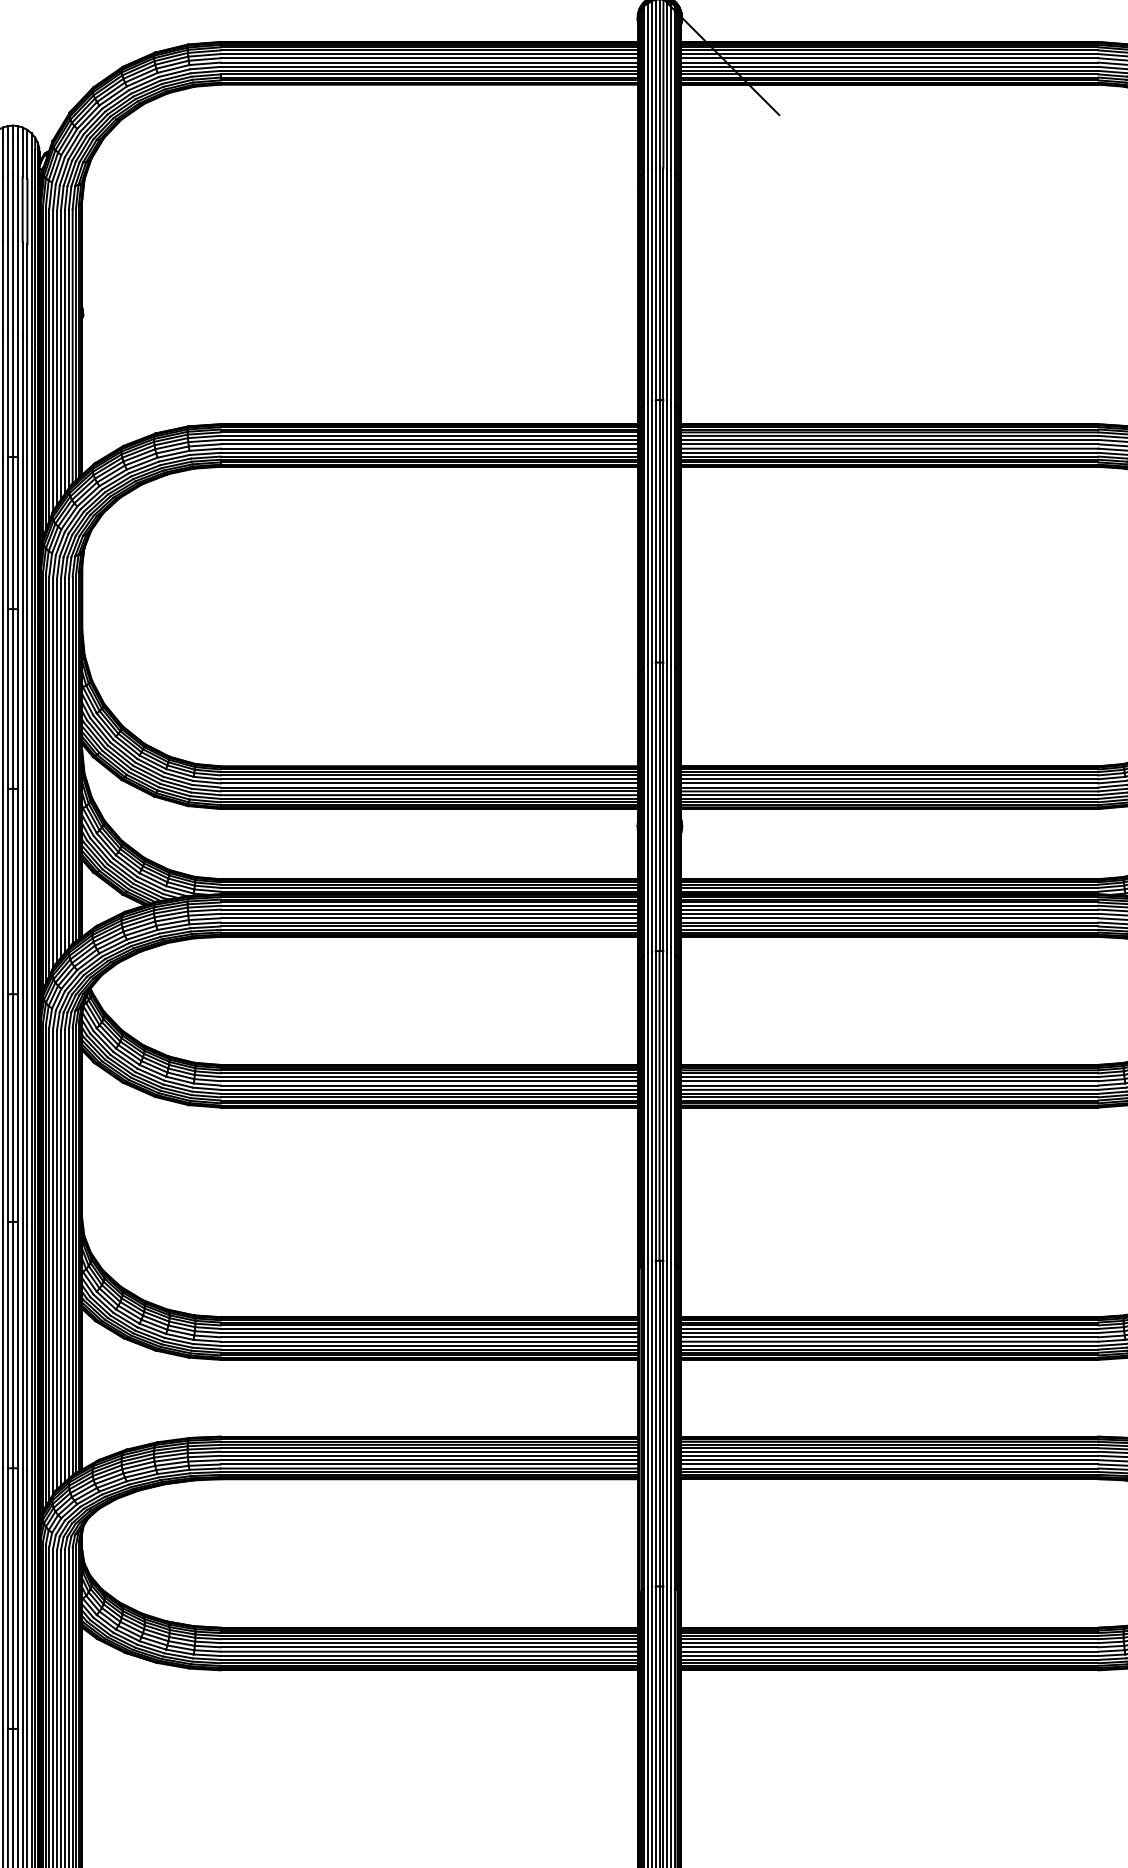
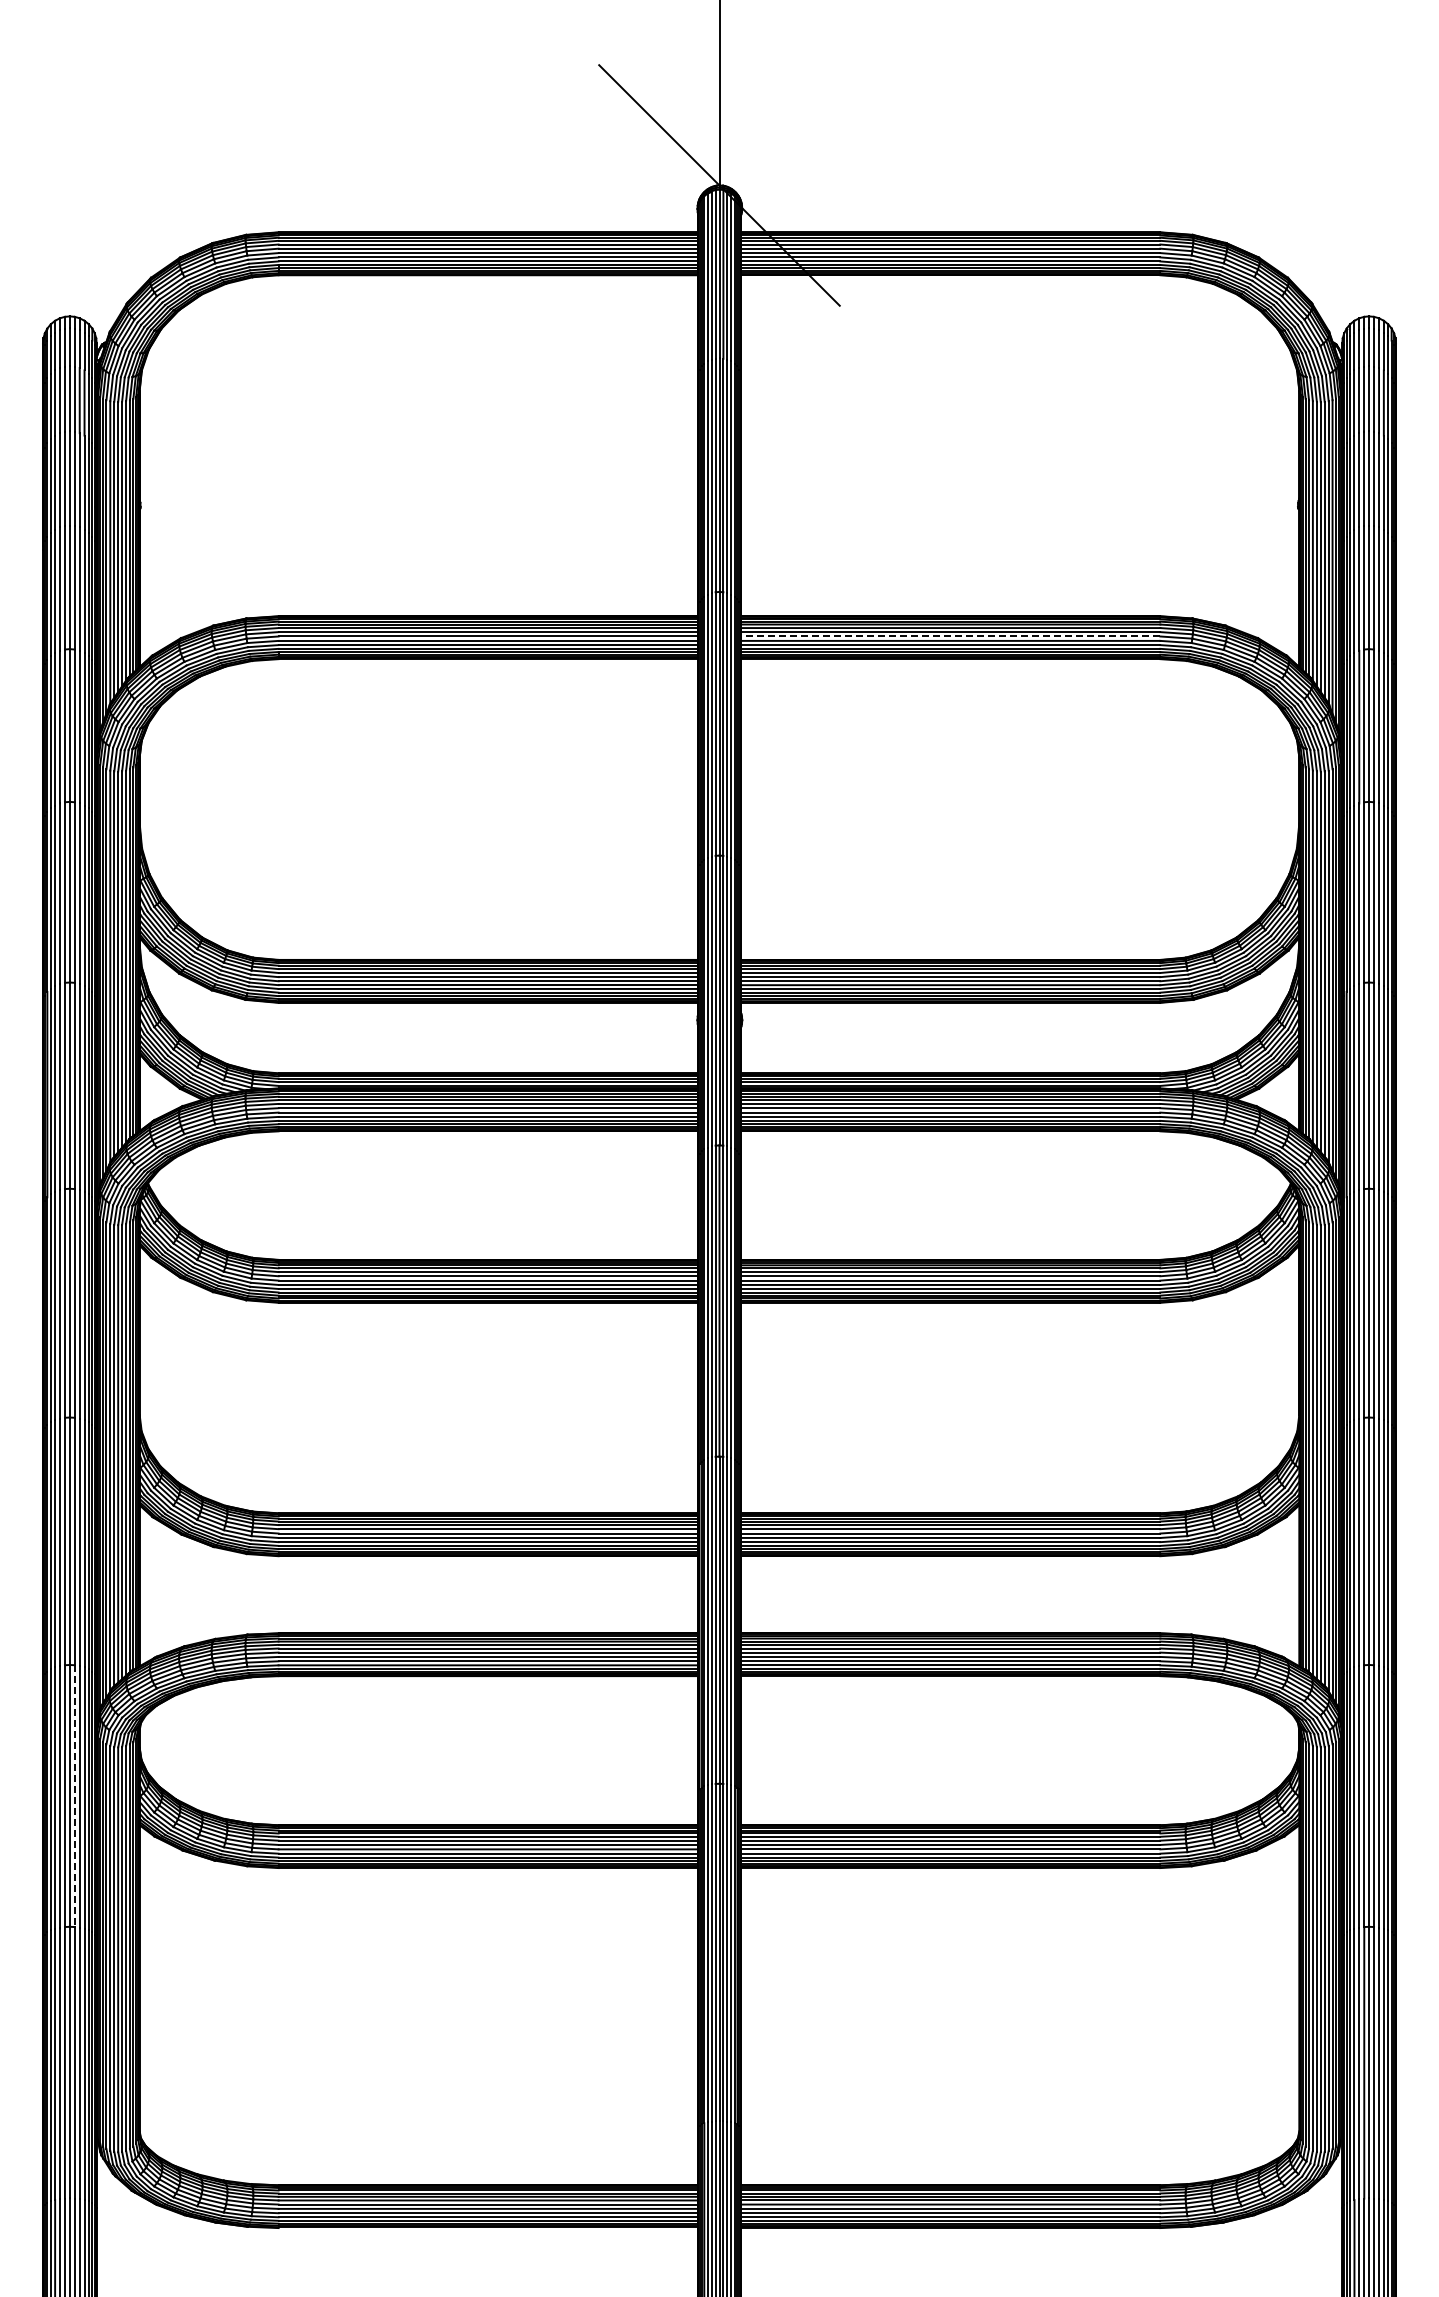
line: (889, 444) -> (950, 636), solid -> dashed
line: (17, 1599) -> (74, 1796), solid -> dashed

